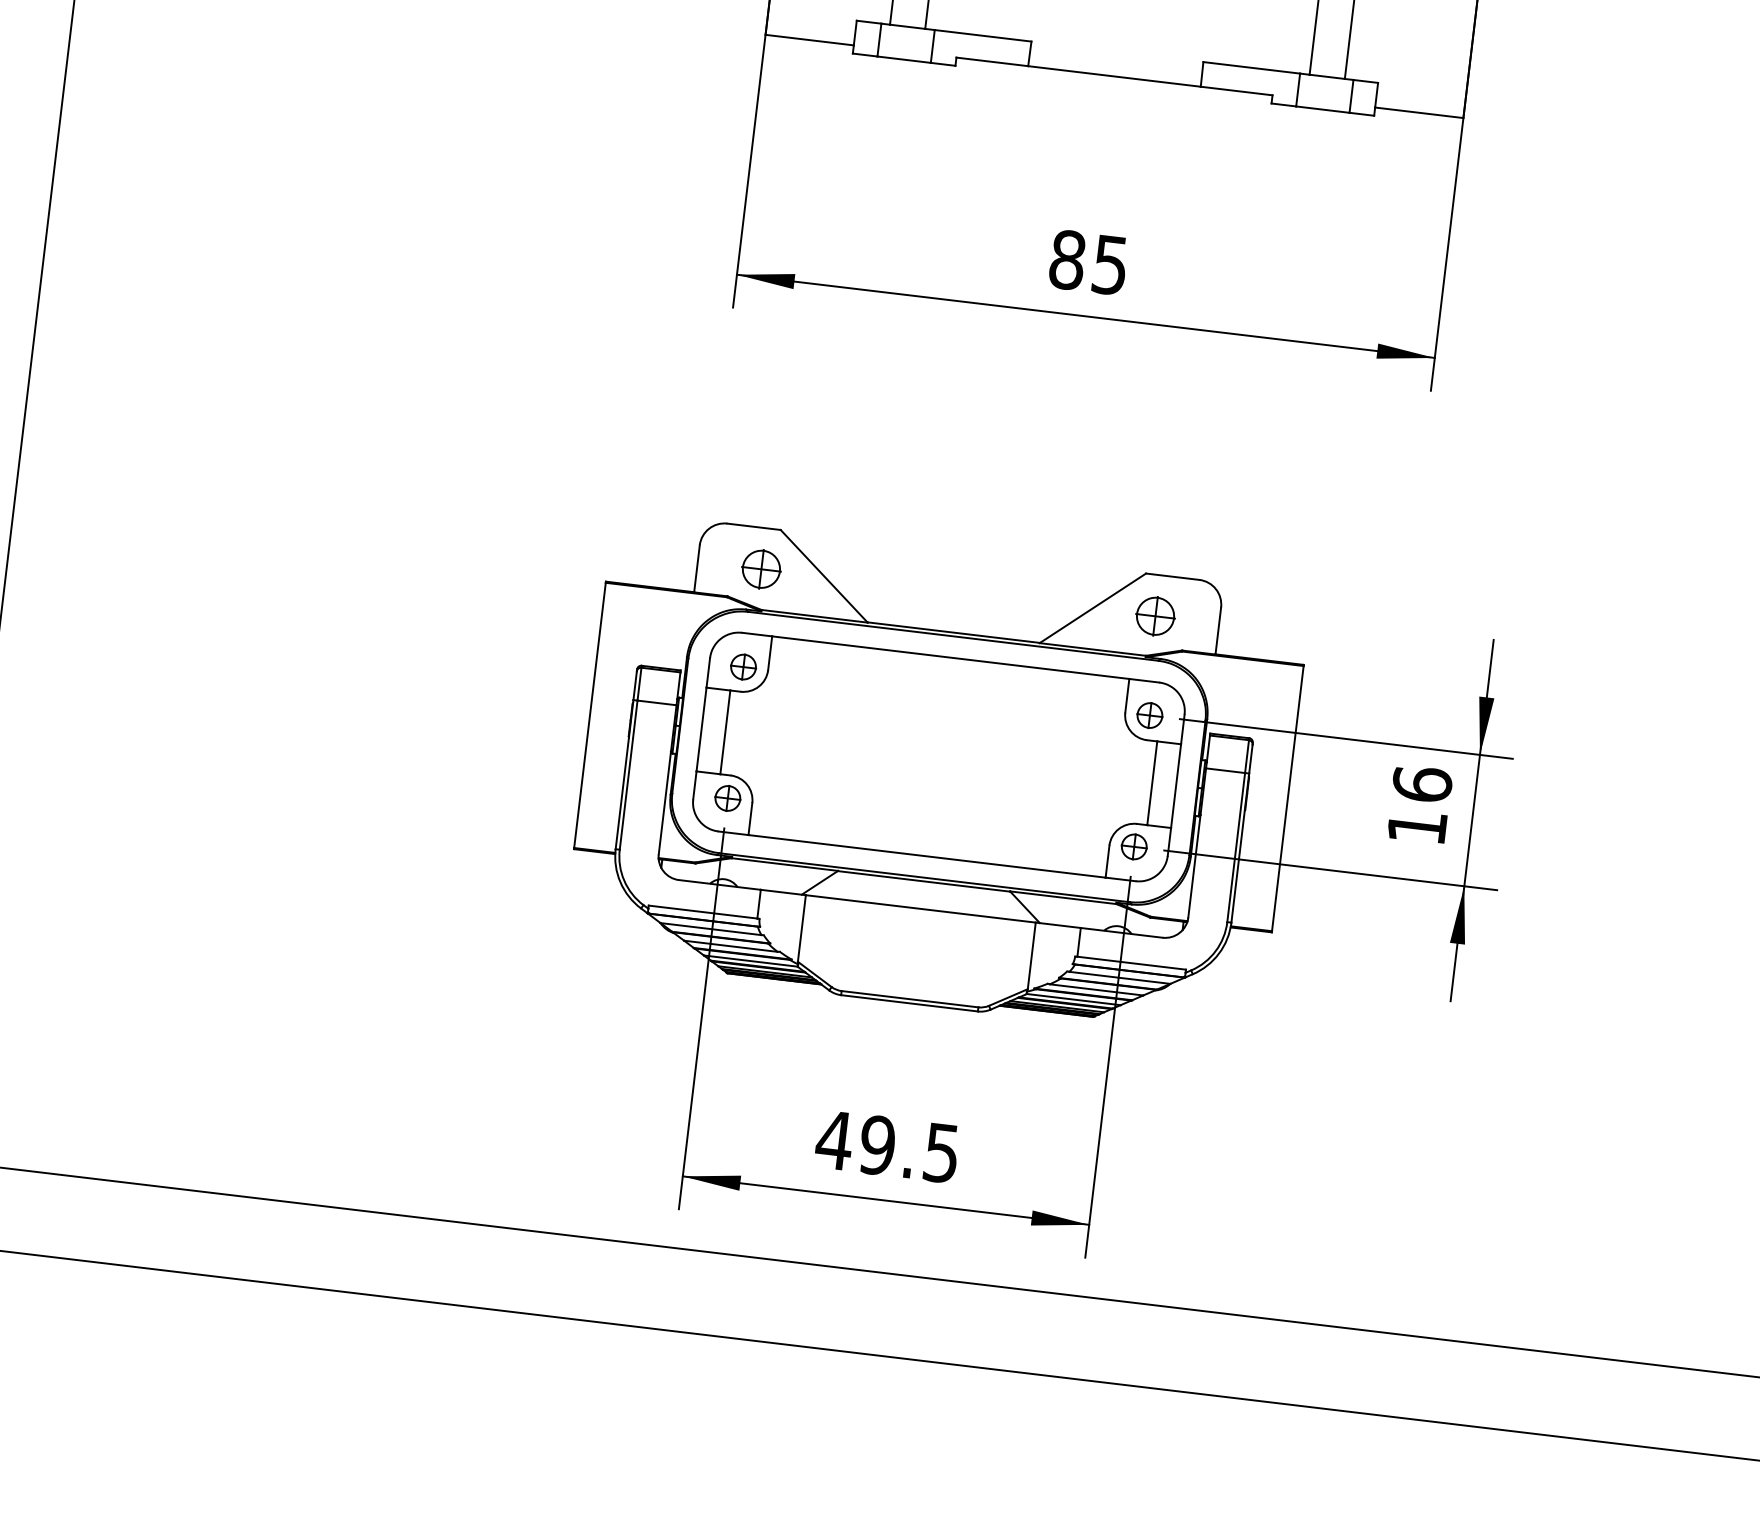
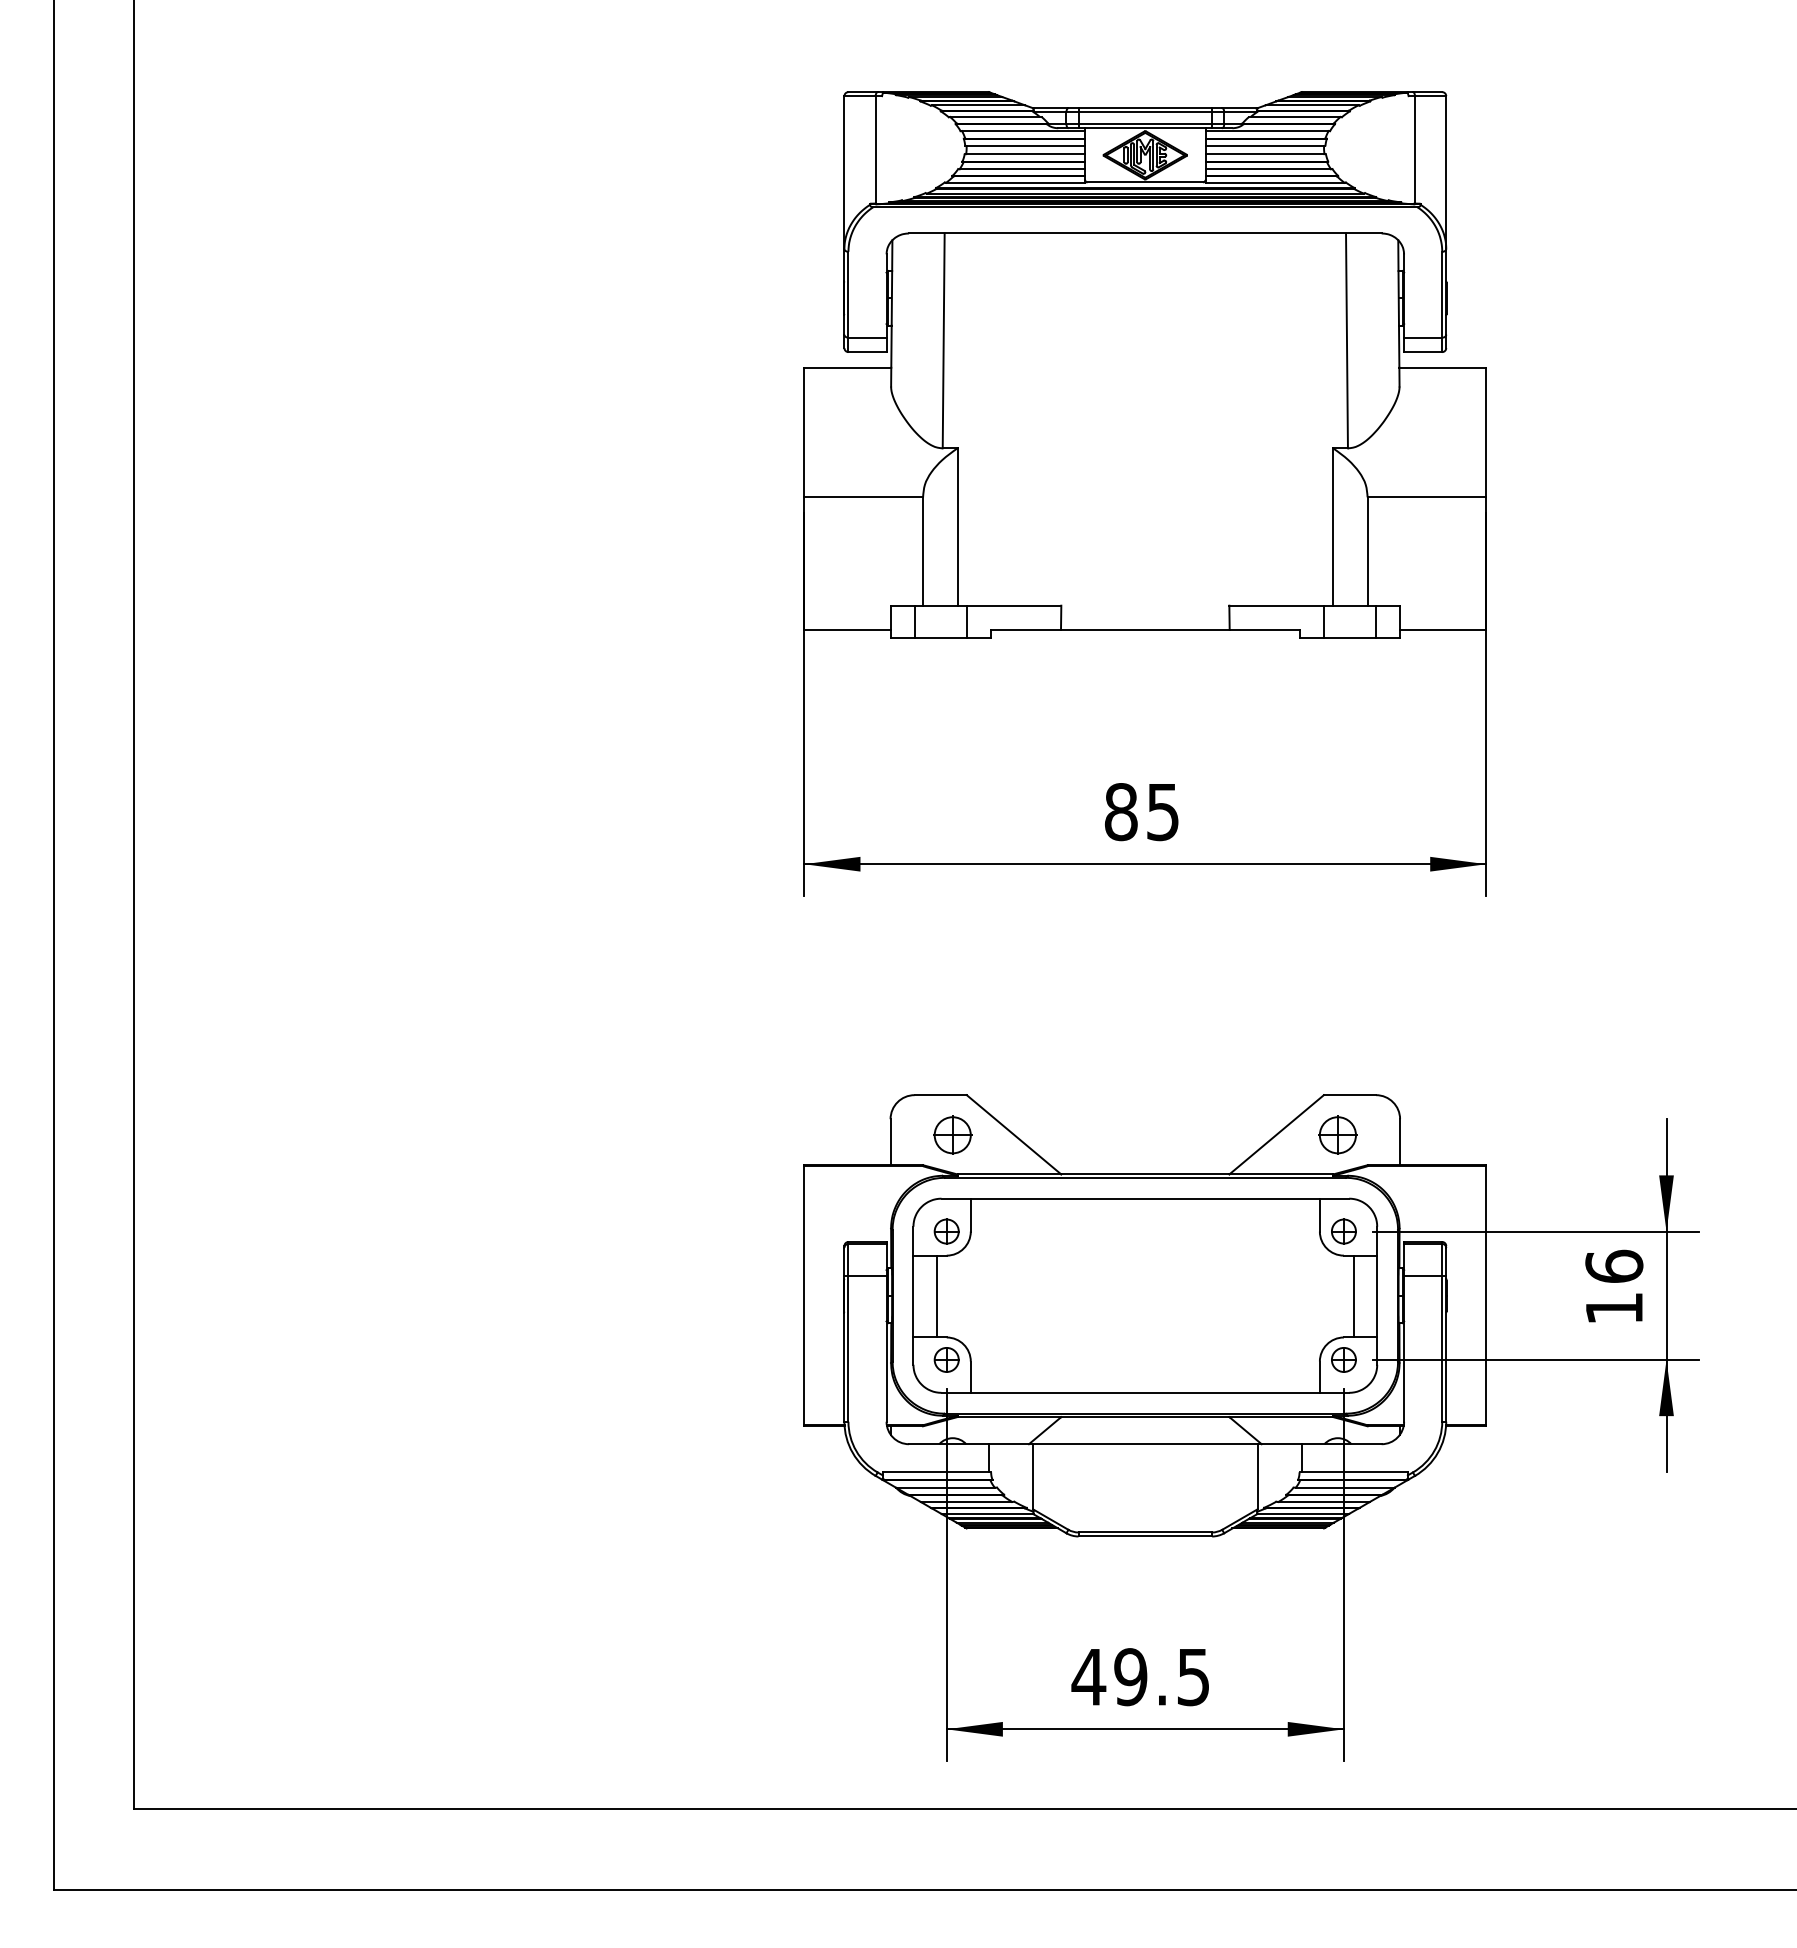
part: (1031, 904) -> (1251, 1427), moved

